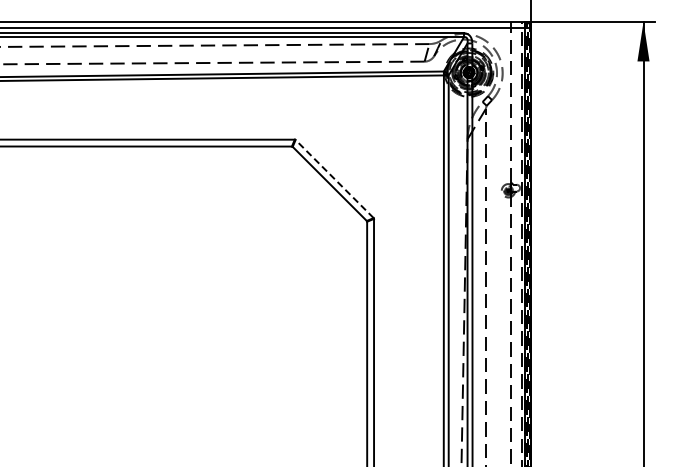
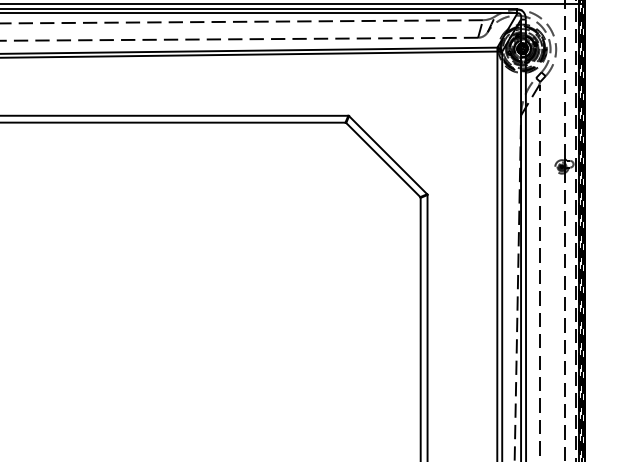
line: (334, 178) -> (388, 154), dashed -> solid

